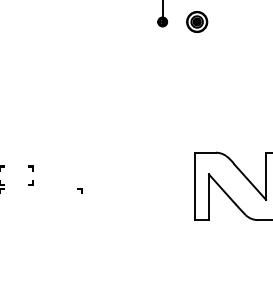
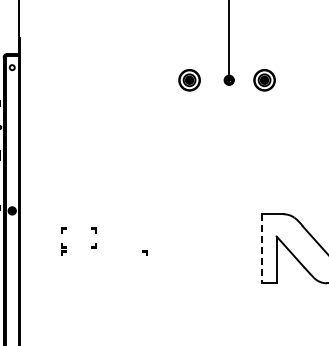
part: (123, 22) -> (189, 80), added
line: (195, 186) -> (262, 248), solid -> dashed

